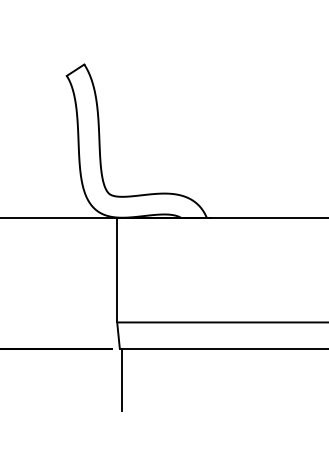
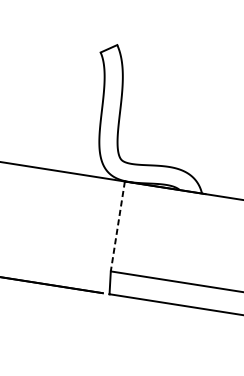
line: (117, 270) -> (118, 226), solid -> dashed
line: (122, 379) -> (107, 321), removed

